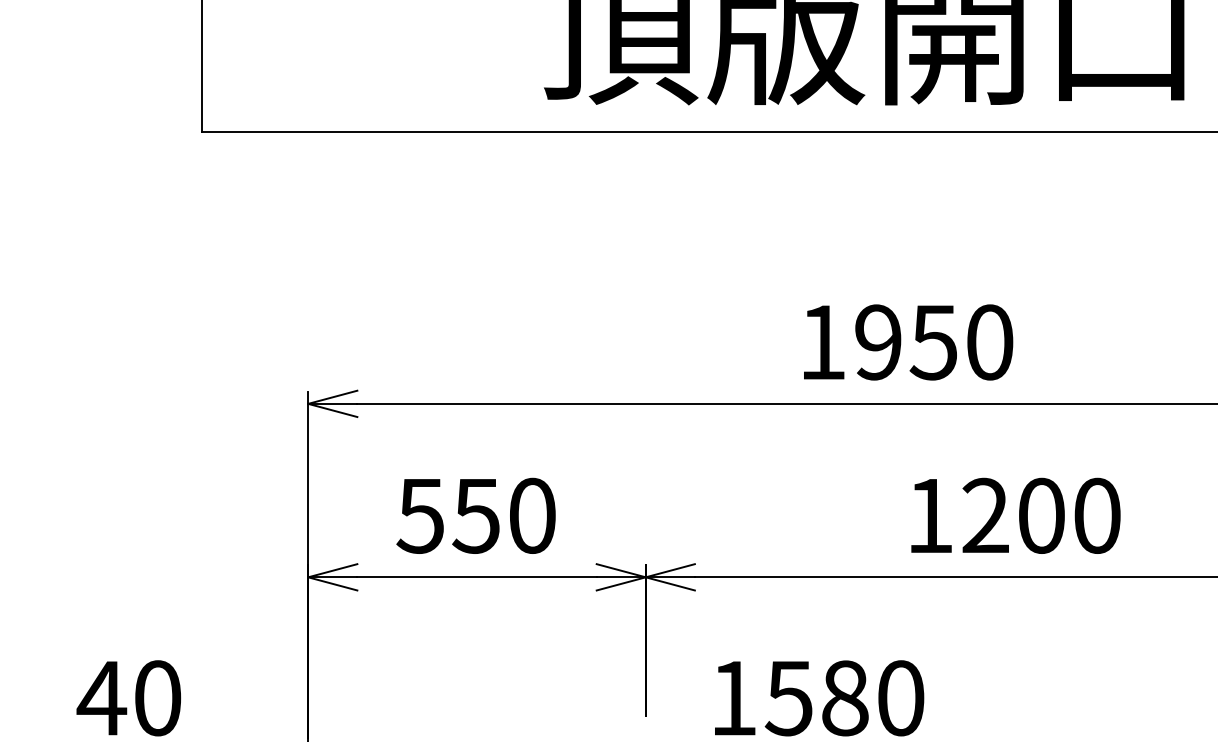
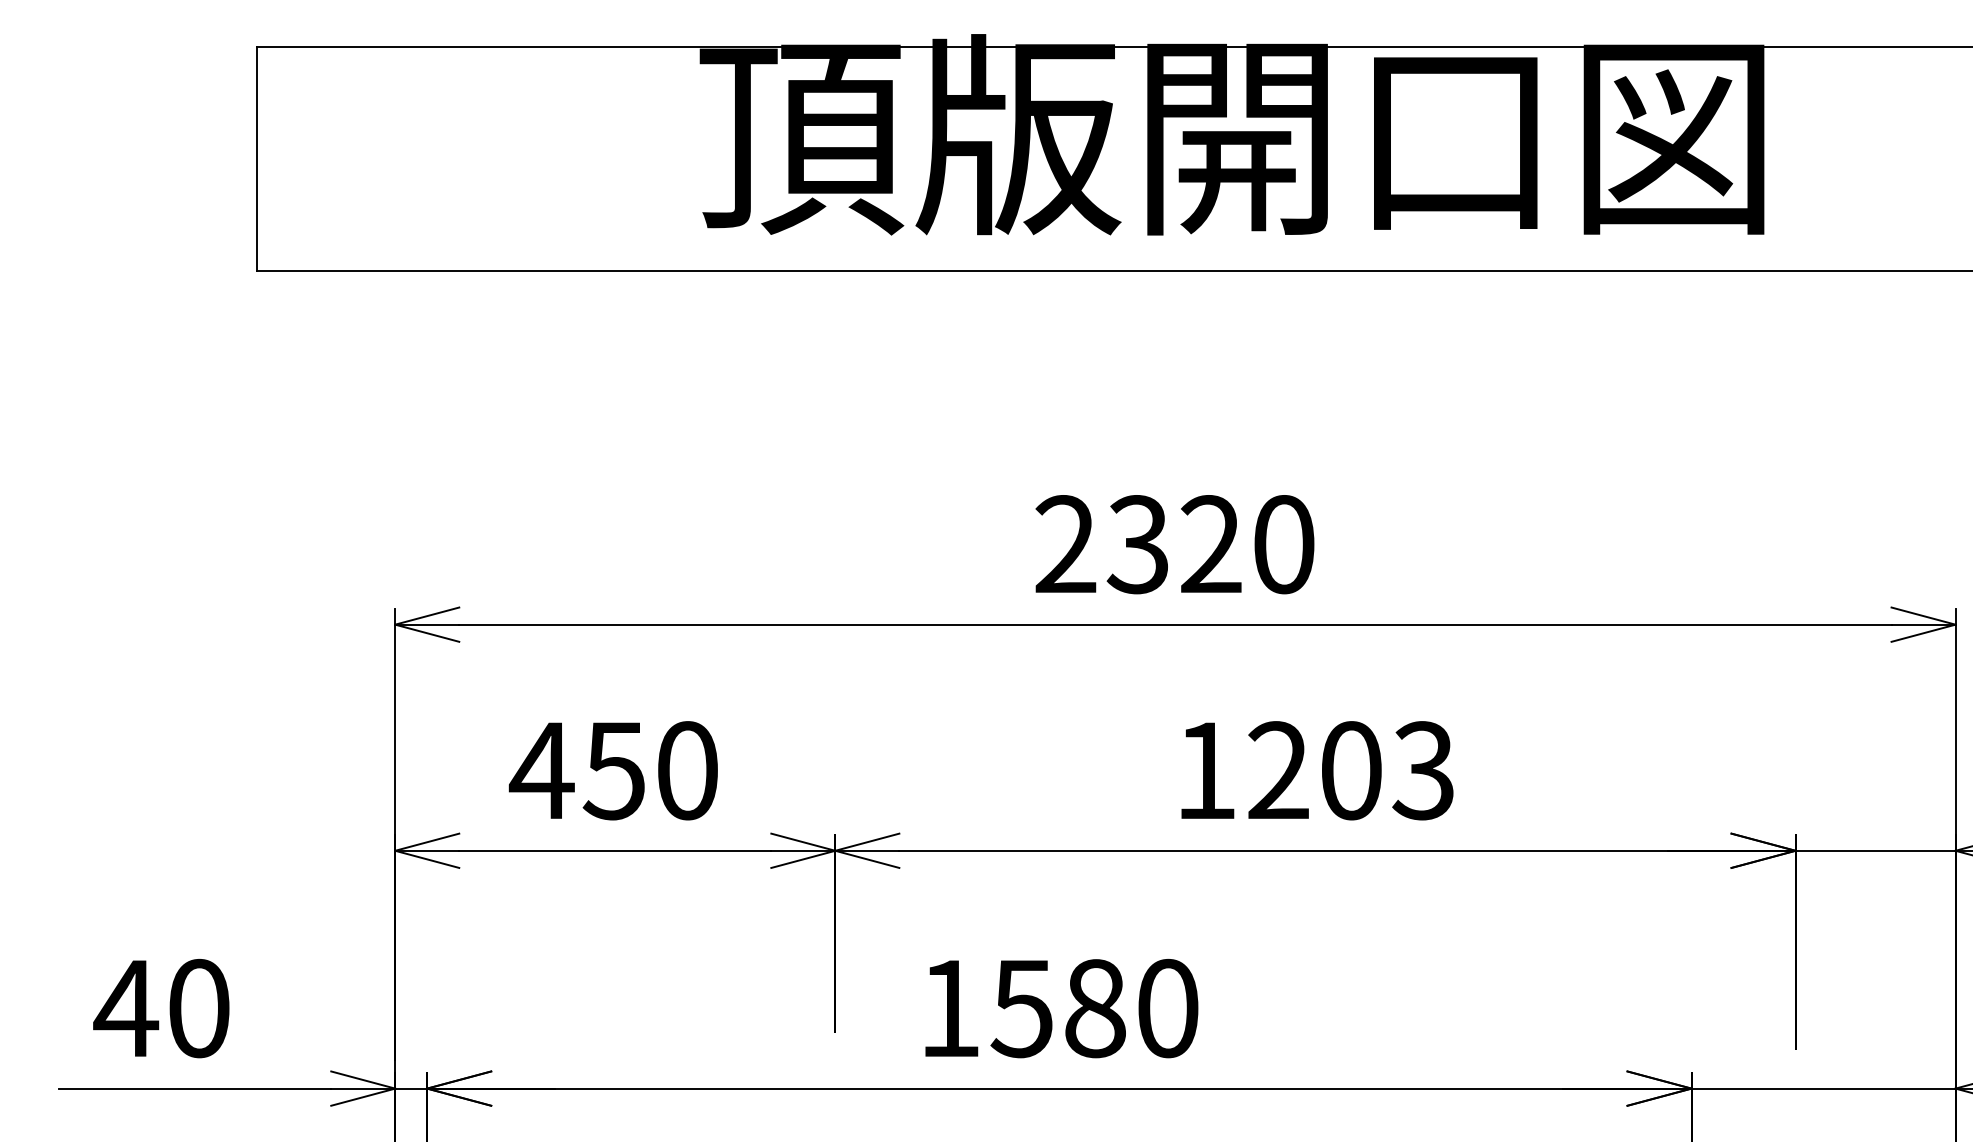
text: (878, 342) -> (1138, 544), 1950 -> 2320
text: (1096, 515) -> (1423, 770), 1200 -> 1203
text: (420, 516) -> (541, 771), 550 -> 450

